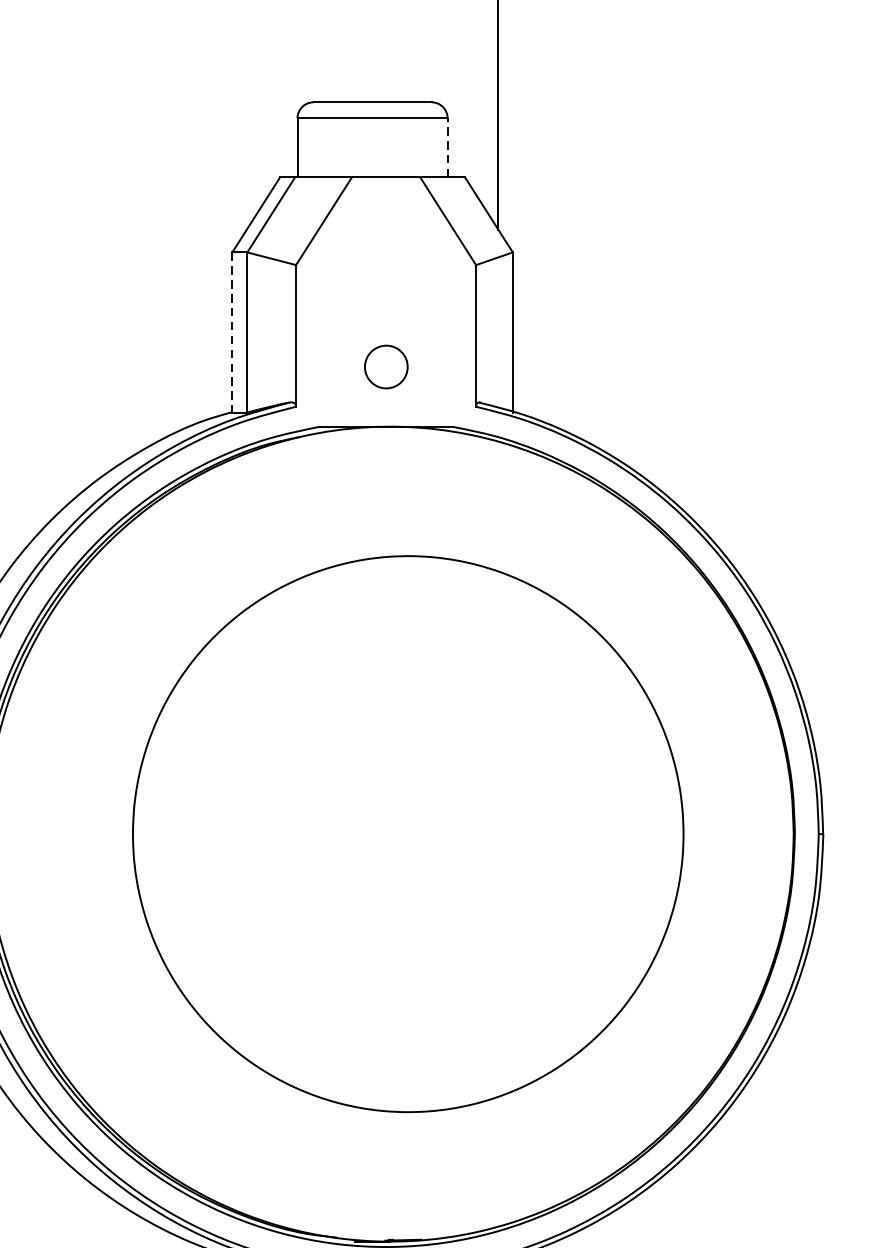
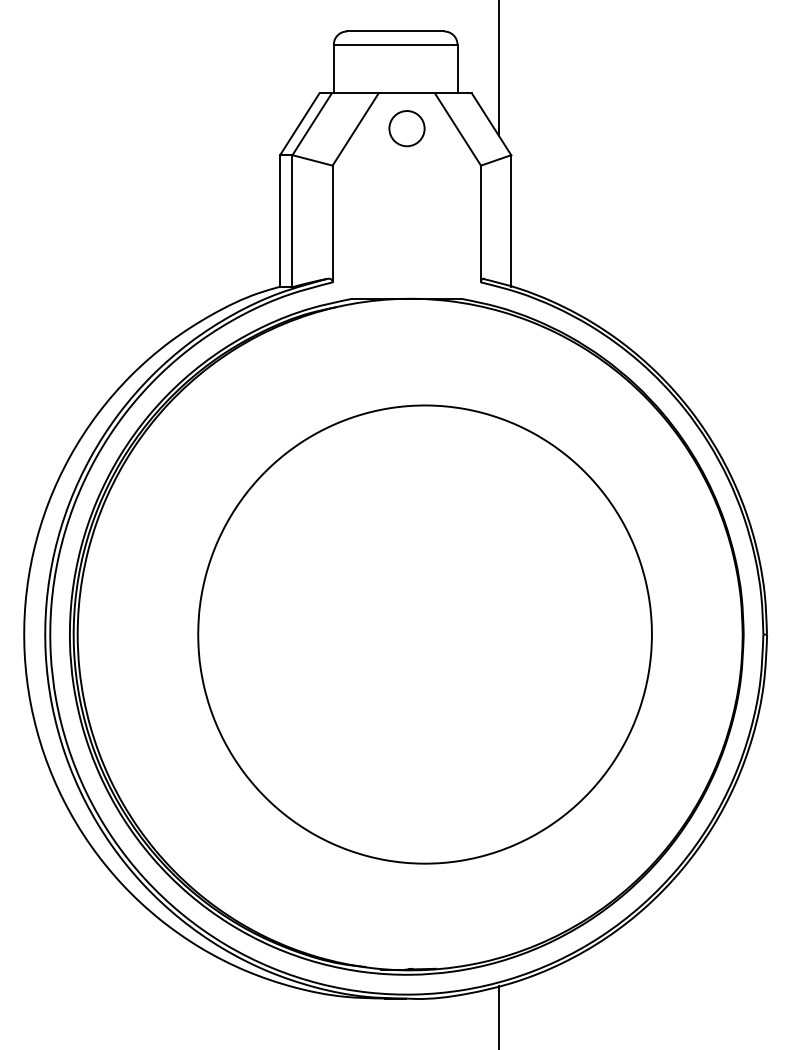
line: (447, 147) -> (457, 68), dashed -> solid
line: (232, 332) -> (280, 221), dashed -> solid
circle: (385, 366) -> (406, 128), moved

